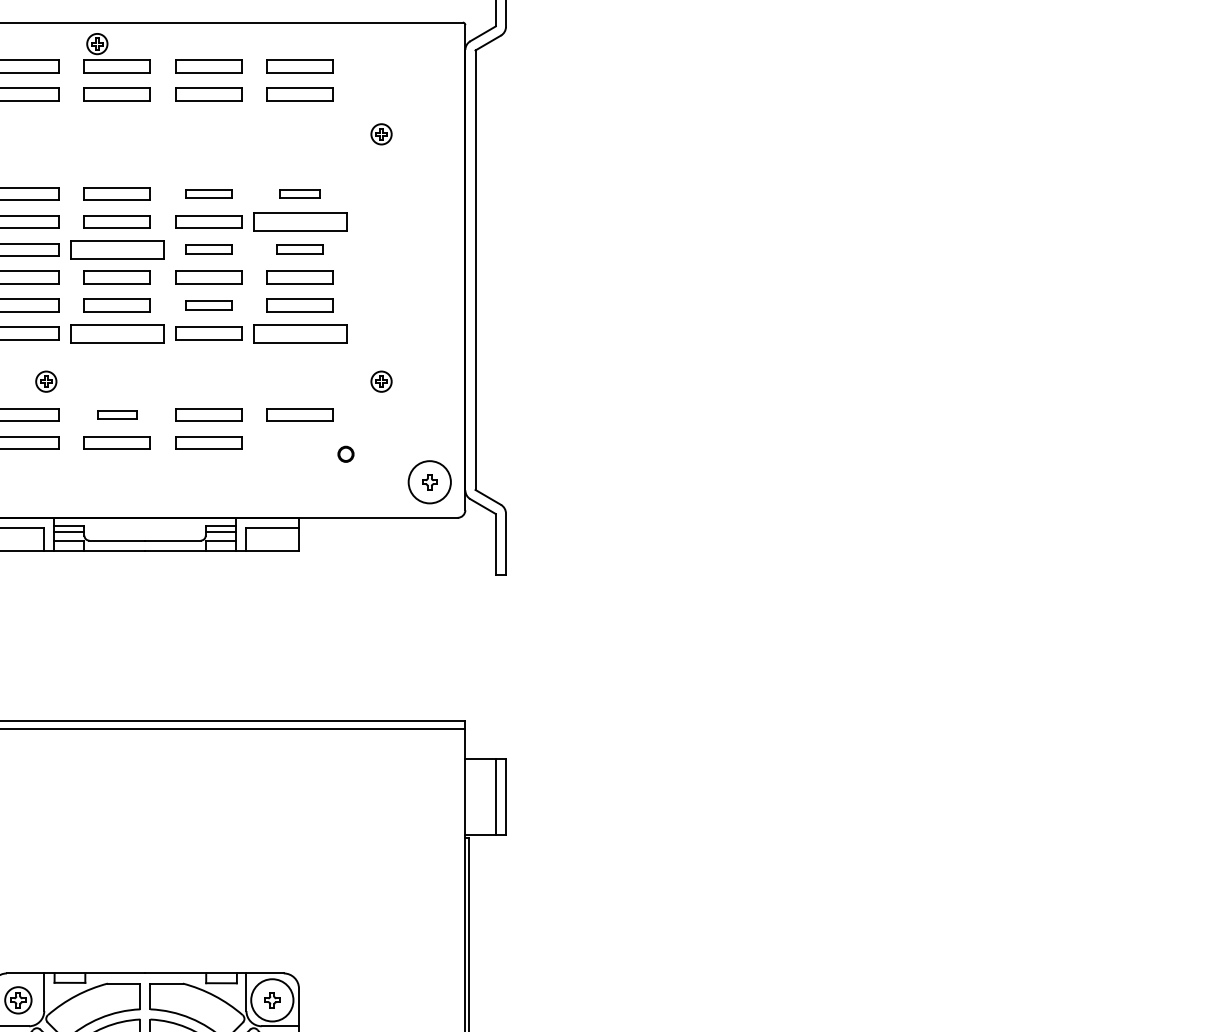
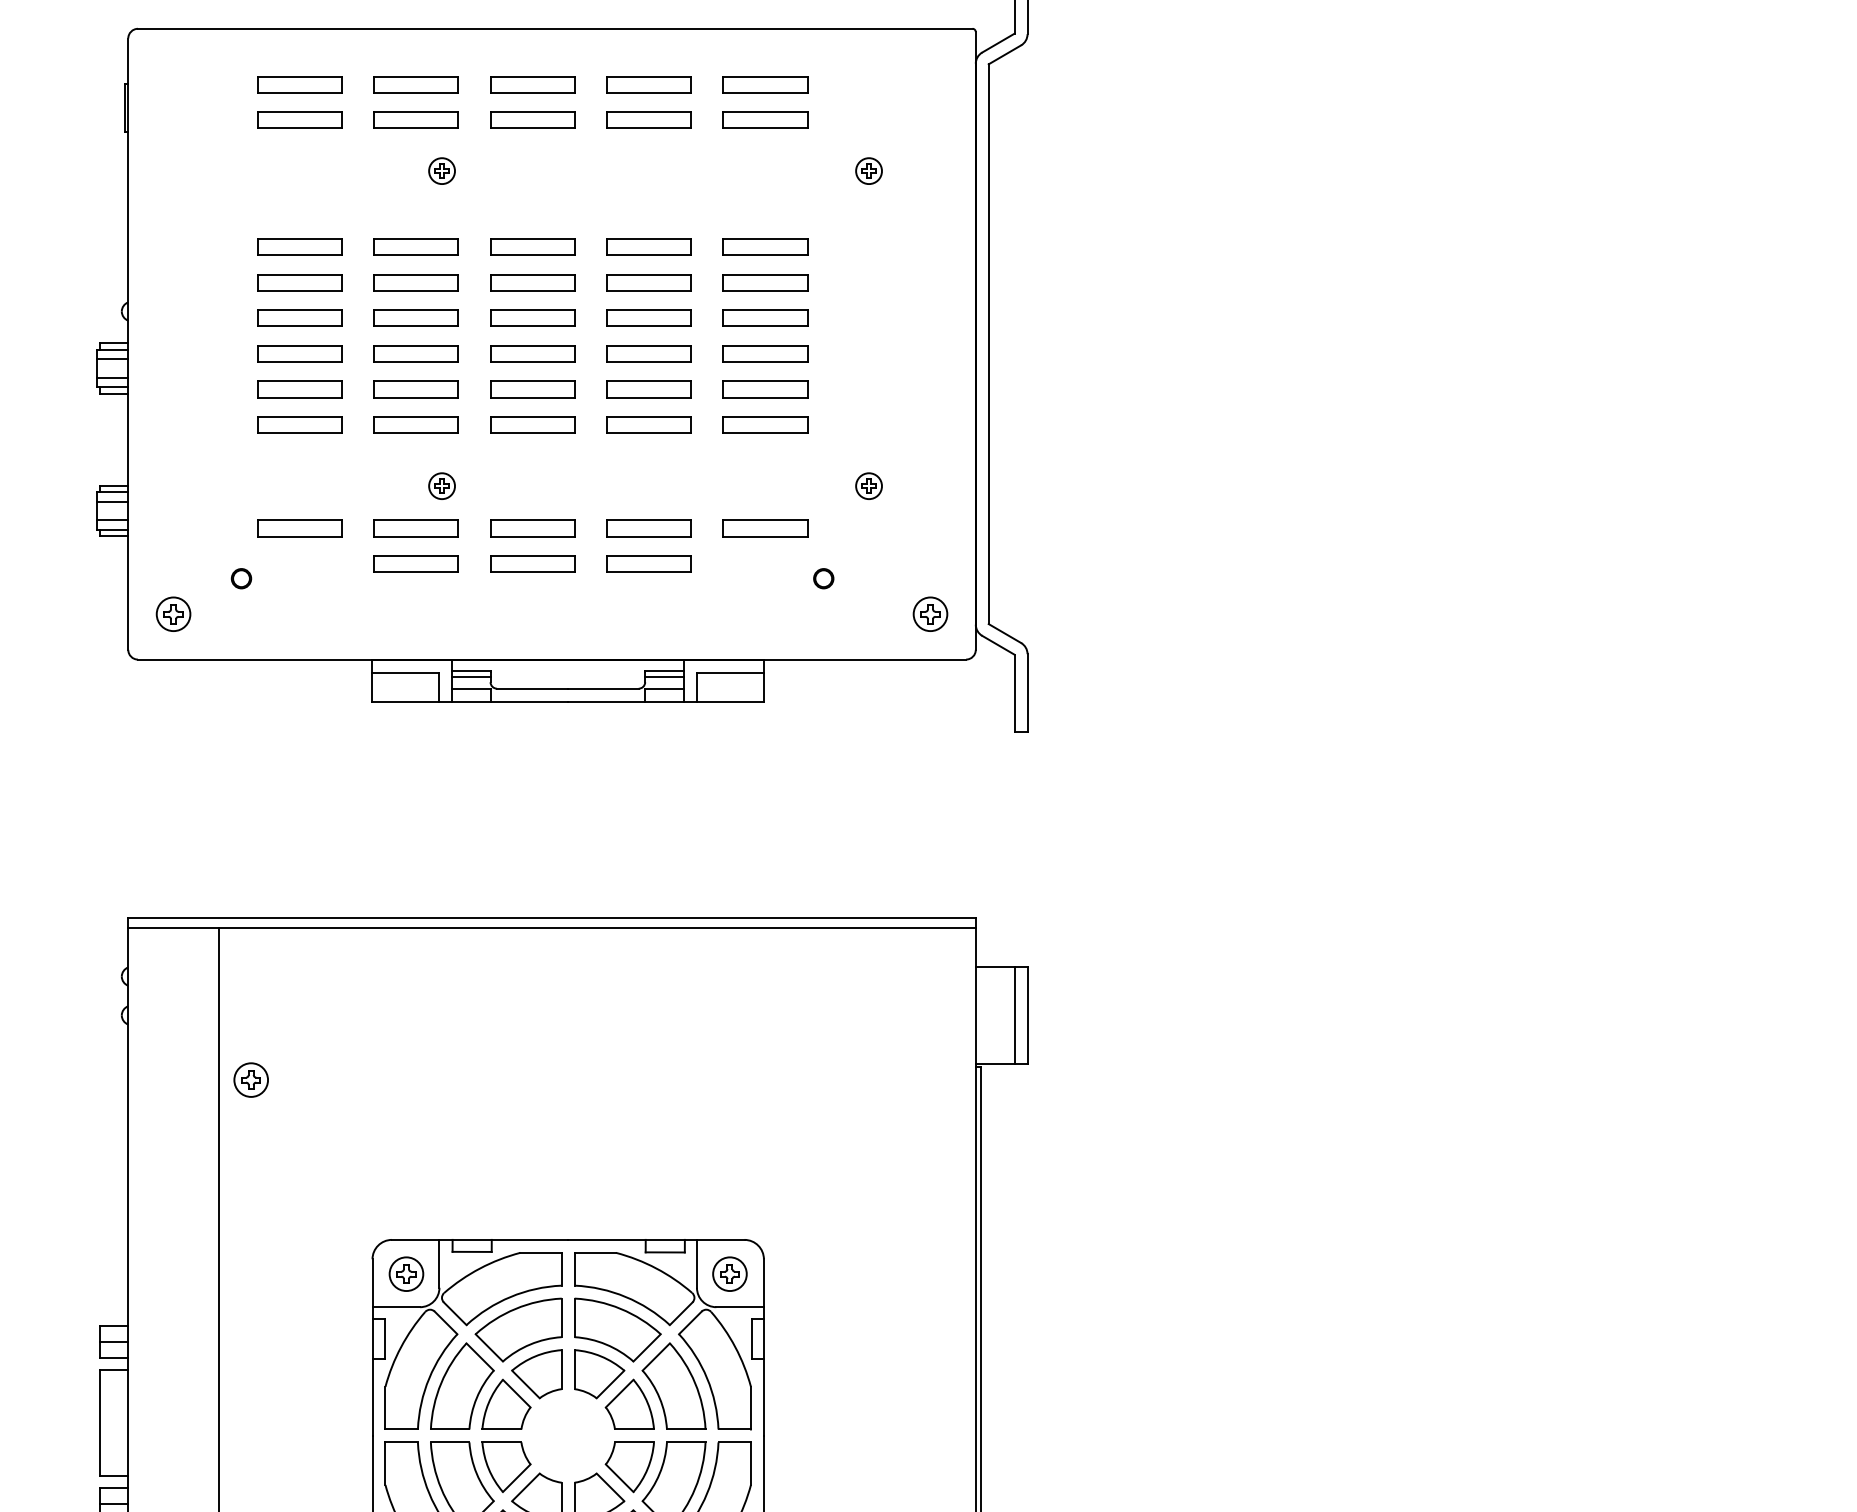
part: (96, 43) -> (441, 170), moved
part: (208, 193) -> (648, 246), size x1.43
part: (300, 193) -> (765, 246), size x1.67
part: (300, 221) -> (765, 282), size x0.71
part: (117, 249) -> (532, 317), size x0.71
part: (208, 249) -> (648, 317), size x1.43
part: (300, 249) -> (765, 317), size x1.43
part: (208, 305) -> (648, 389), size x1.43
part: (117, 333) -> (532, 424), size x0.71
part: (300, 333) -> (765, 424), size x0.71
part: (117, 414) -> (532, 528), size x1.67
circle: (429, 482) -> (930, 614), size x0.62
circle: (271, 1000) -> (729, 1274), size x0.62

